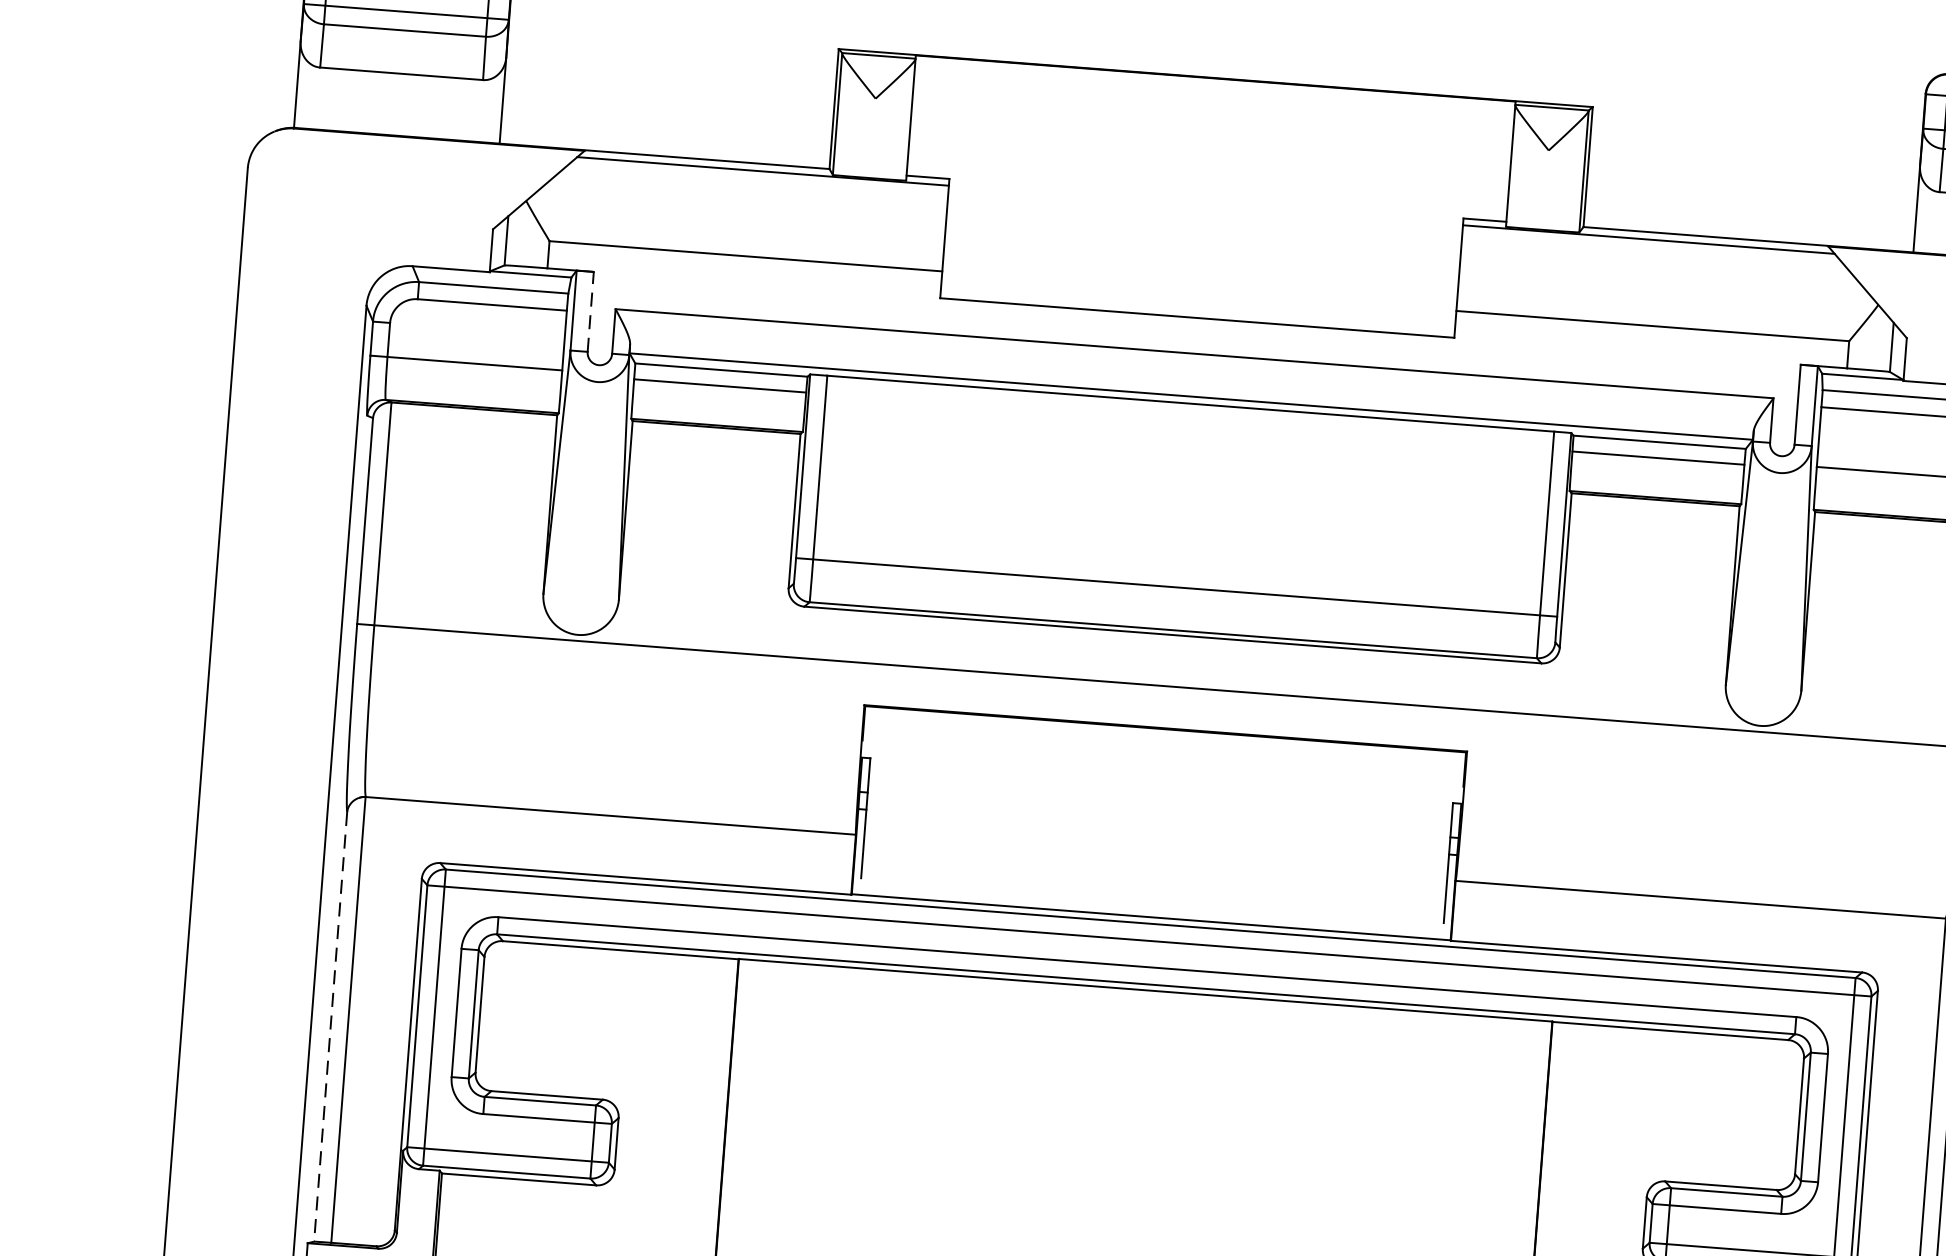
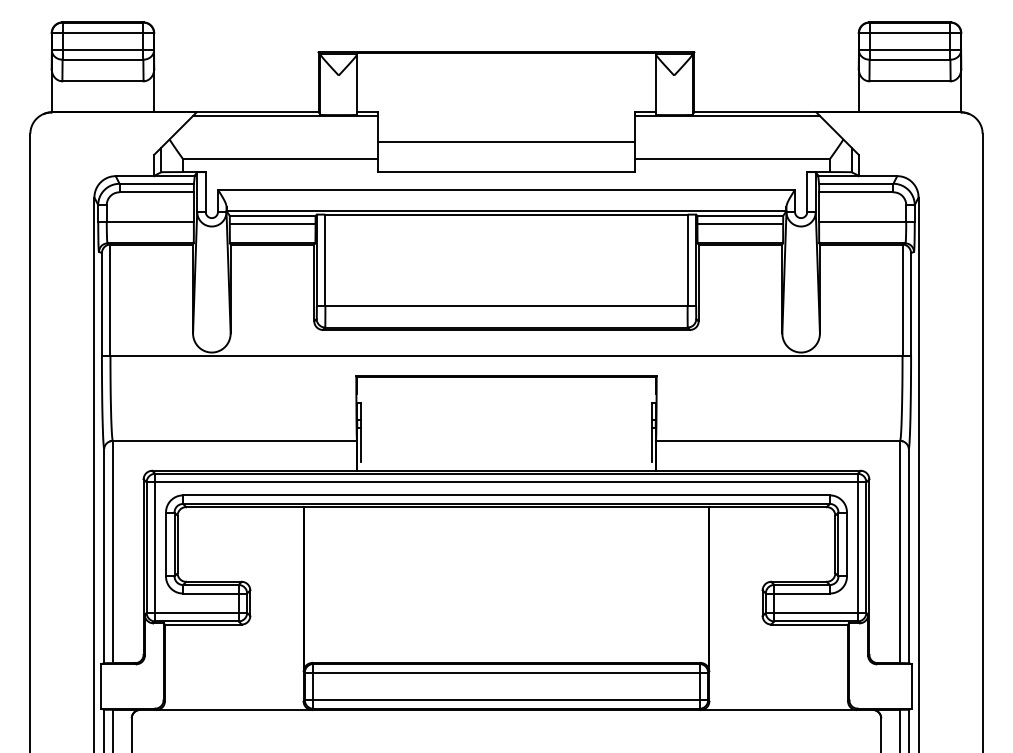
line: (1201, 258) -> (506, 142), added
line: (590, 312) -> (205, 192), dashed -> solid
line: (331, 1027) -> (104, 556), dashed -> solid

